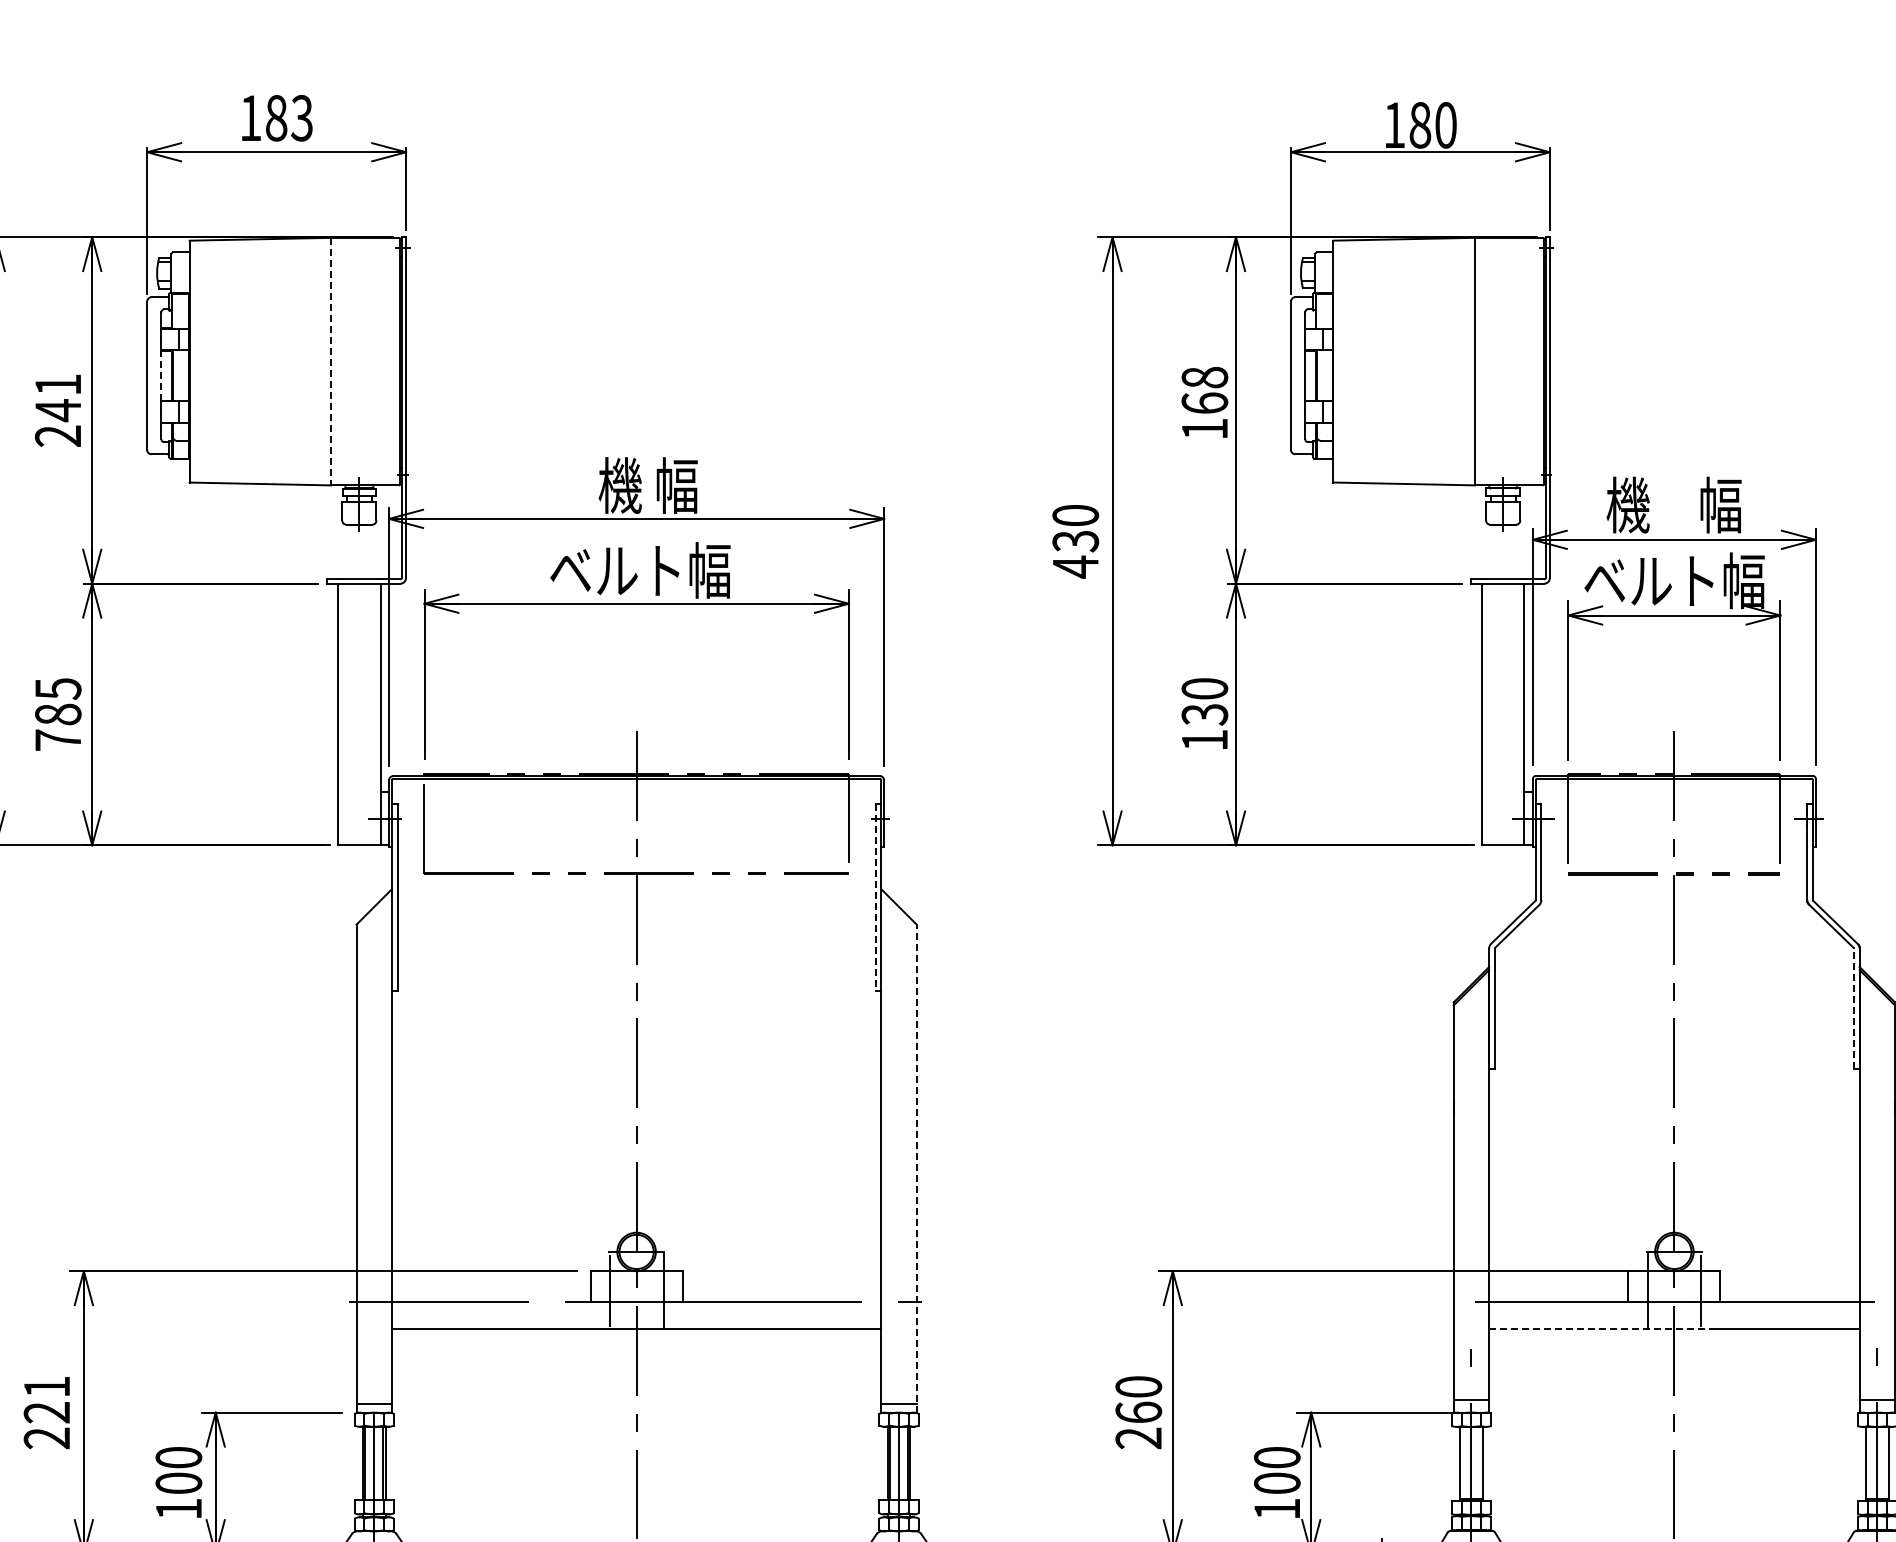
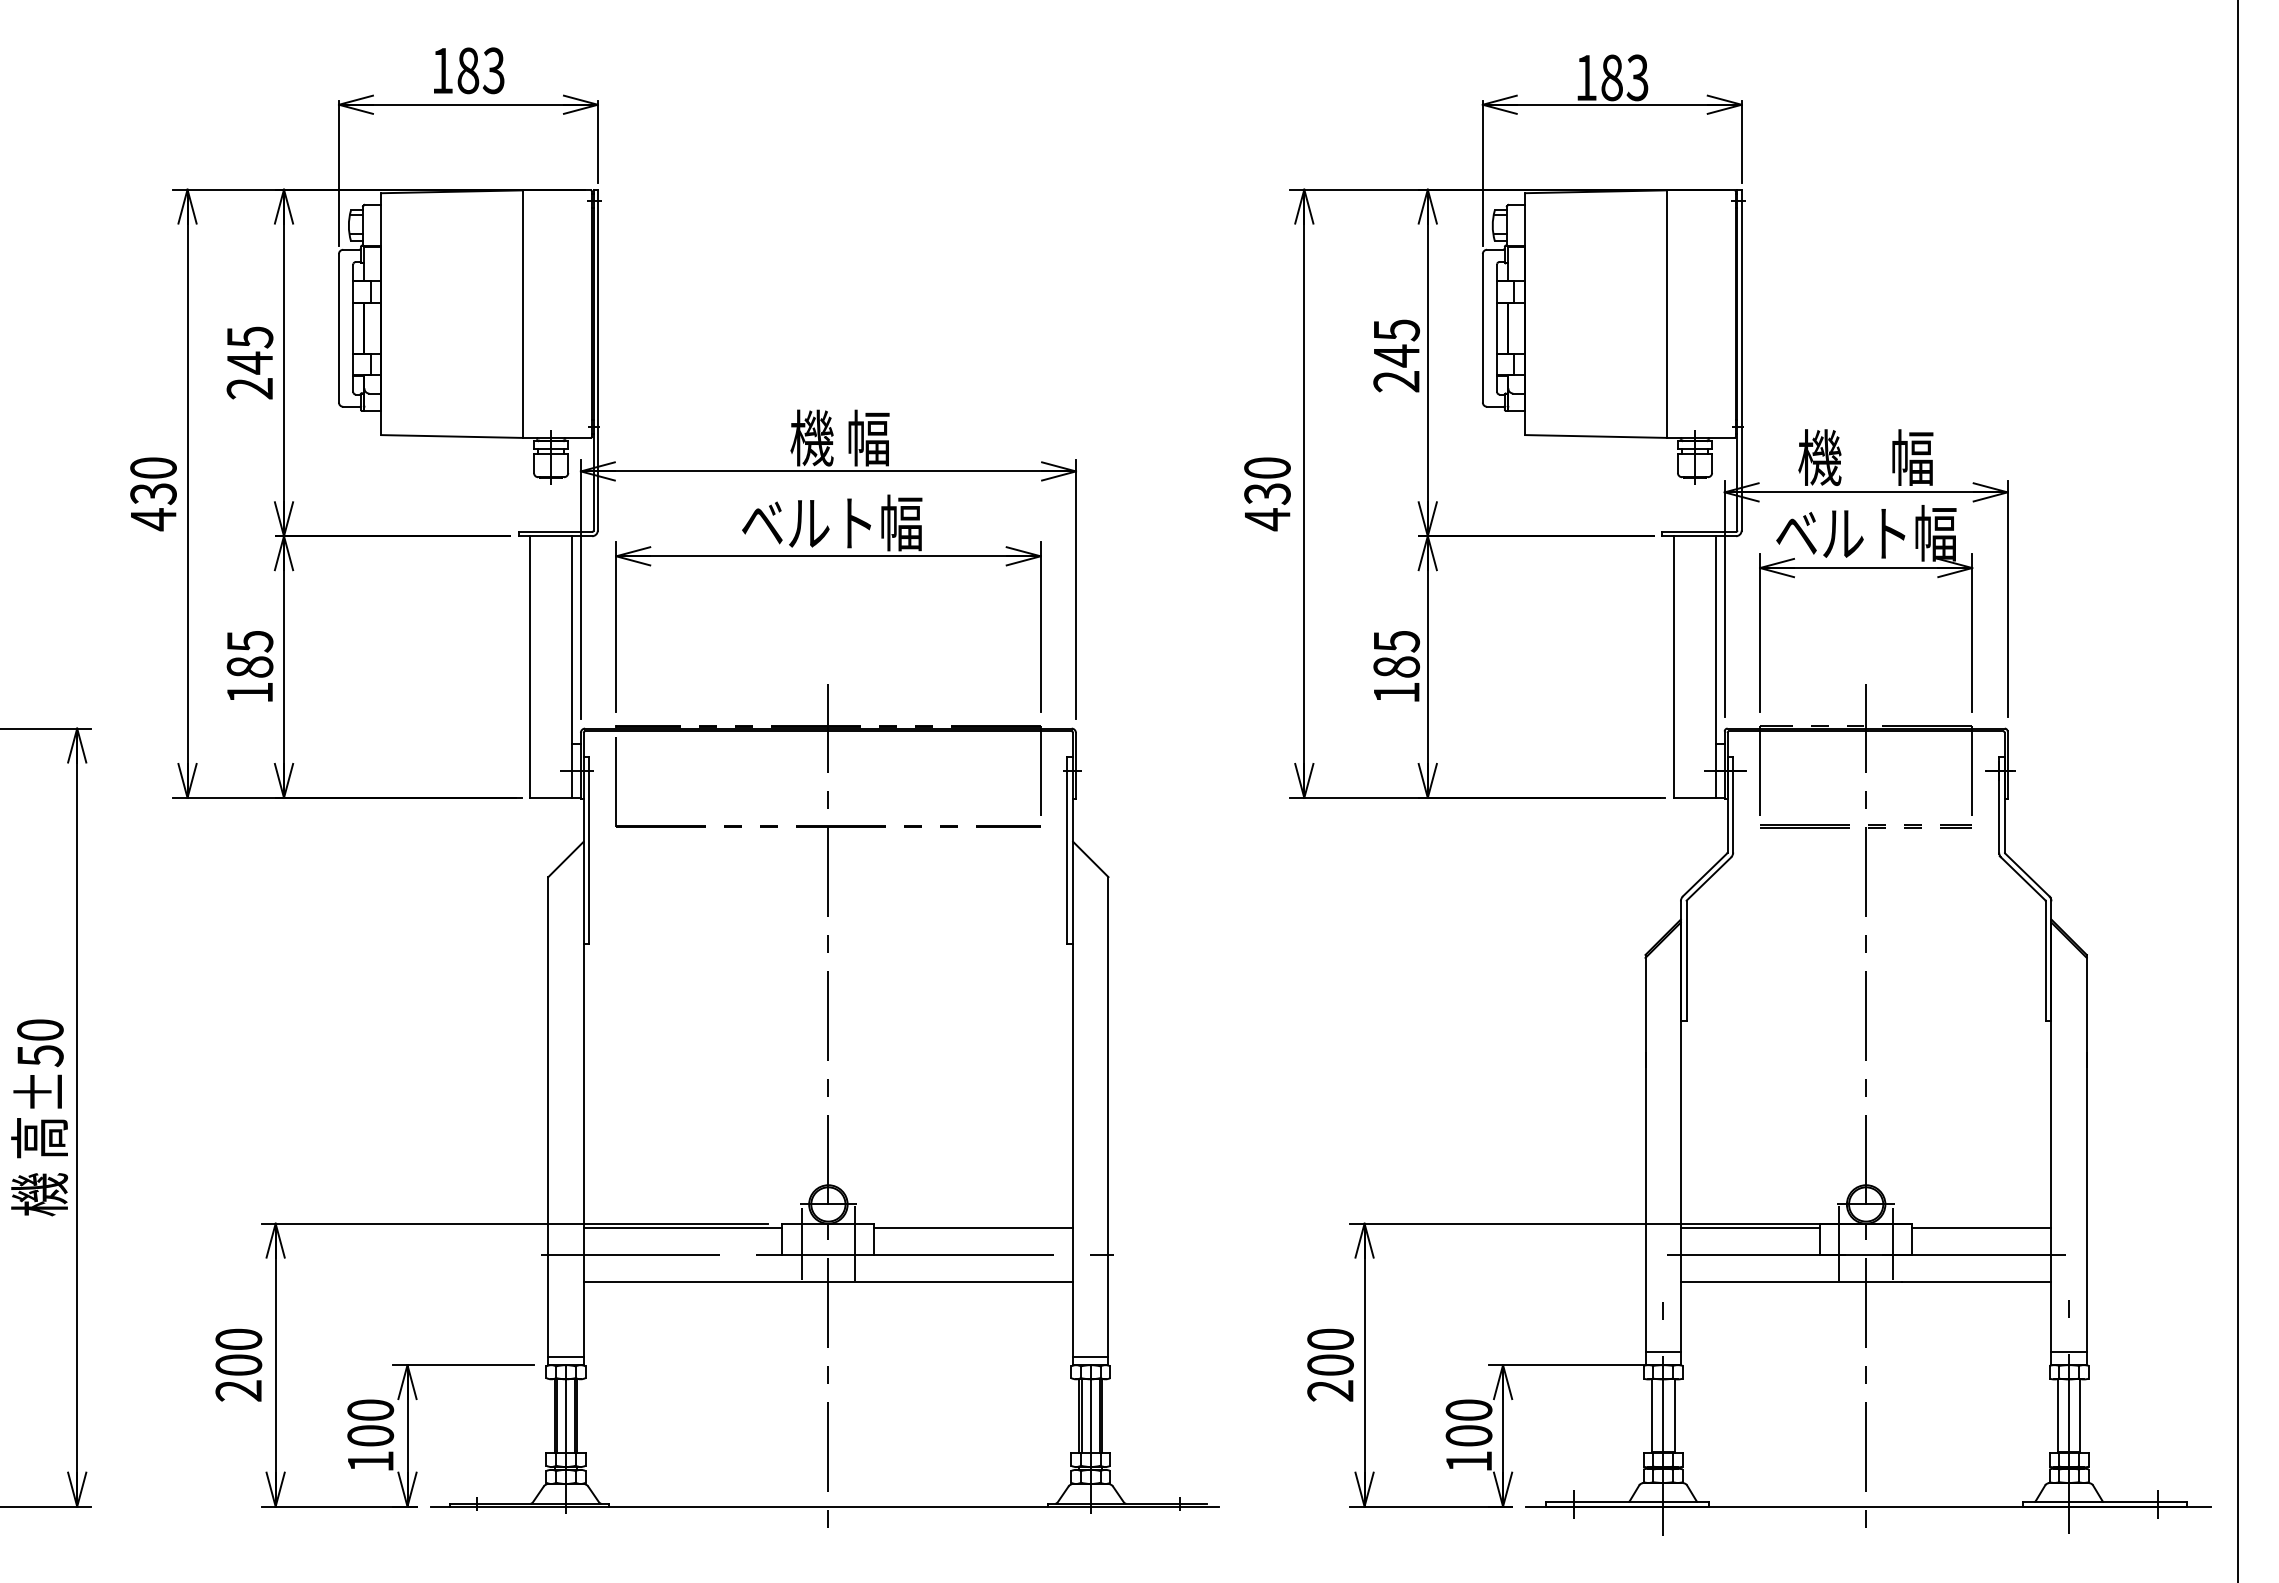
text: (1445, 124) -> (1637, 77), 180 -> 183
line: (330, 361) -> (522, 314), dashed -> solid
line: (161, 375) -> (353, 328), dashed -> solid
text: (58, 384) -> (250, 337), 241 -> 245
text: (1204, 402) -> (1396, 355), 168 -> 245
text: (1204, 701) -> (1396, 654), 130 -> 185
text: (57, 739) -> (249, 692), 785 -> 185
line: (875, 897) -> (1067, 850), dashed -> solid
line: (1853, 1007) -> (2045, 960), dashed -> solid
line: (916, 1167) -> (1108, 1120), dashed -> solid
line: (490, 1274) -> (682, 1227), added
line: (781, 1274) -> (973, 1227), added
line: (1558, 1274) -> (1750, 1227), added
line: (1789, 1274) -> (1981, 1227), added
line: (1599, 1328) -> (1791, 1281), dashed -> solid
text: (46, 1398) -> (238, 1351), 221 -> 200
text: (1138, 1411) -> (1330, 1364), 260 -> 200

